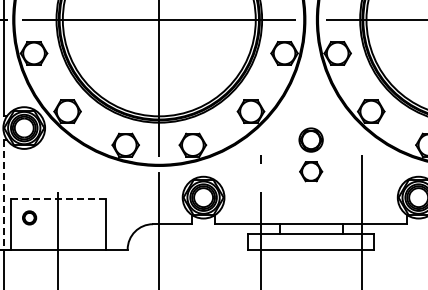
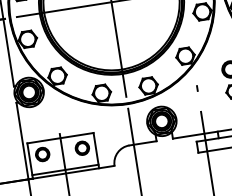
line: (4, 194) -> (22, 140), dashed -> solid
line: (57, 198) -> (60, 137), dashed -> solid
part: (29, 217) -> (42, 154), size x1.43
part: (86, 217) -> (82, 148), added
line: (57, 244) -> (65, 170), added

